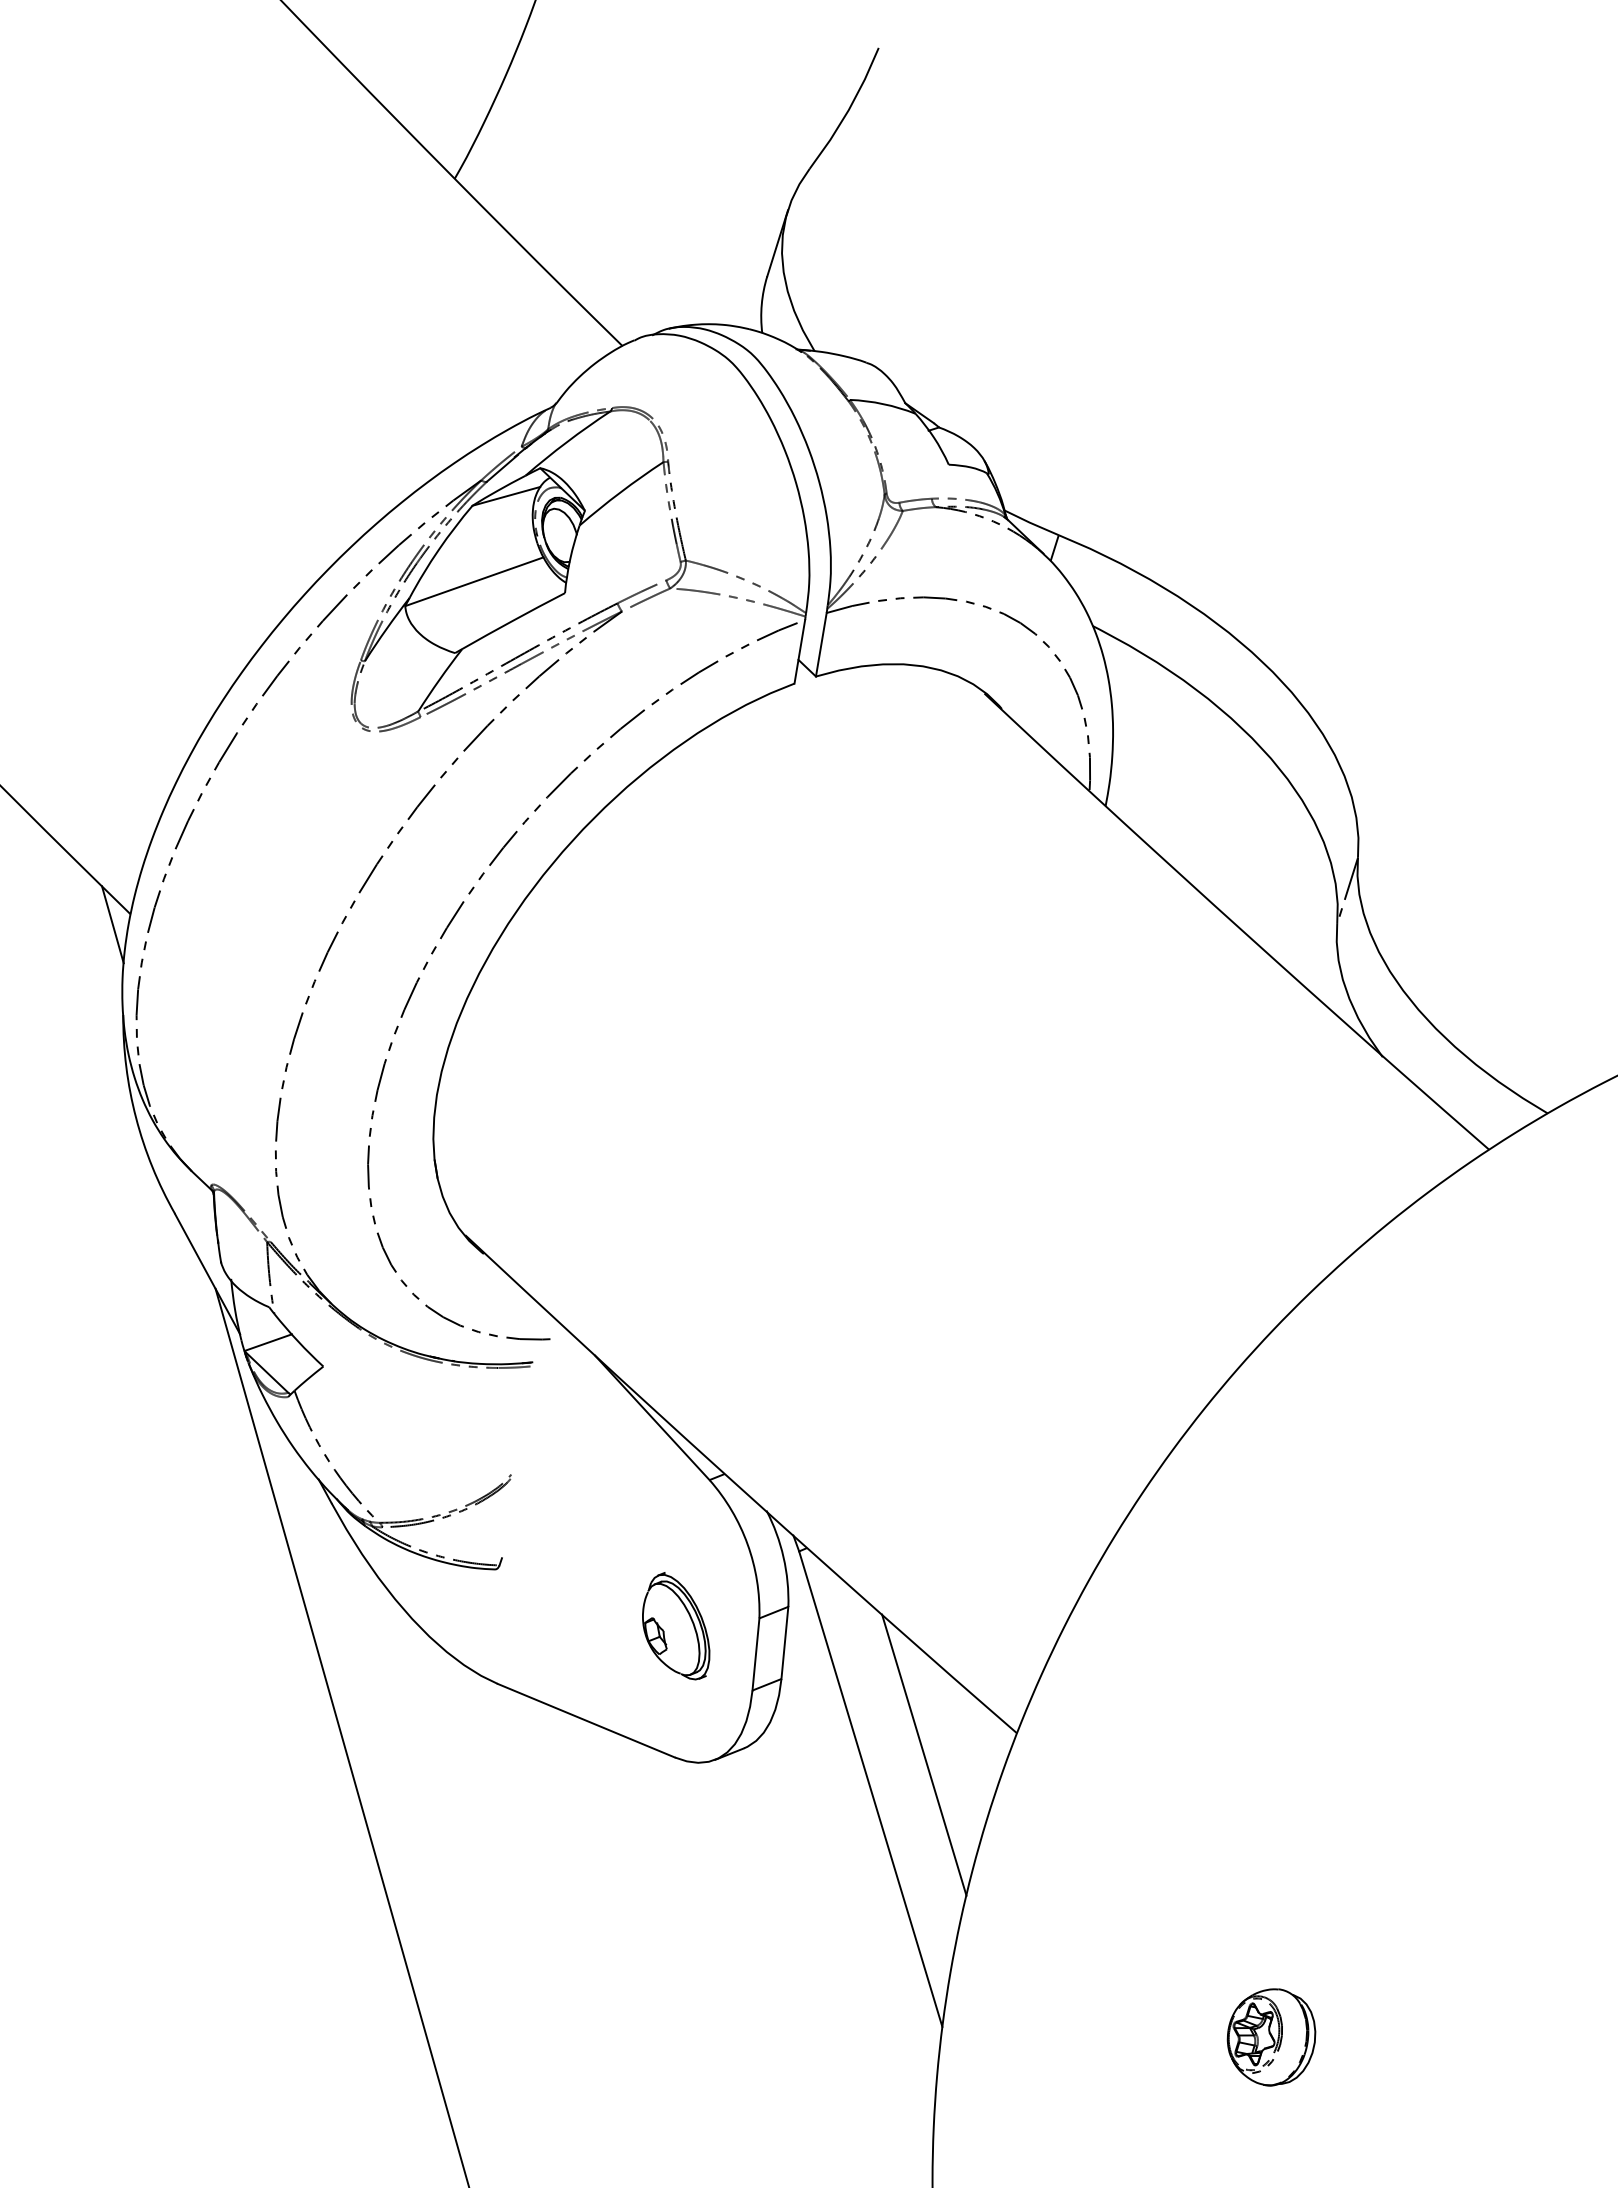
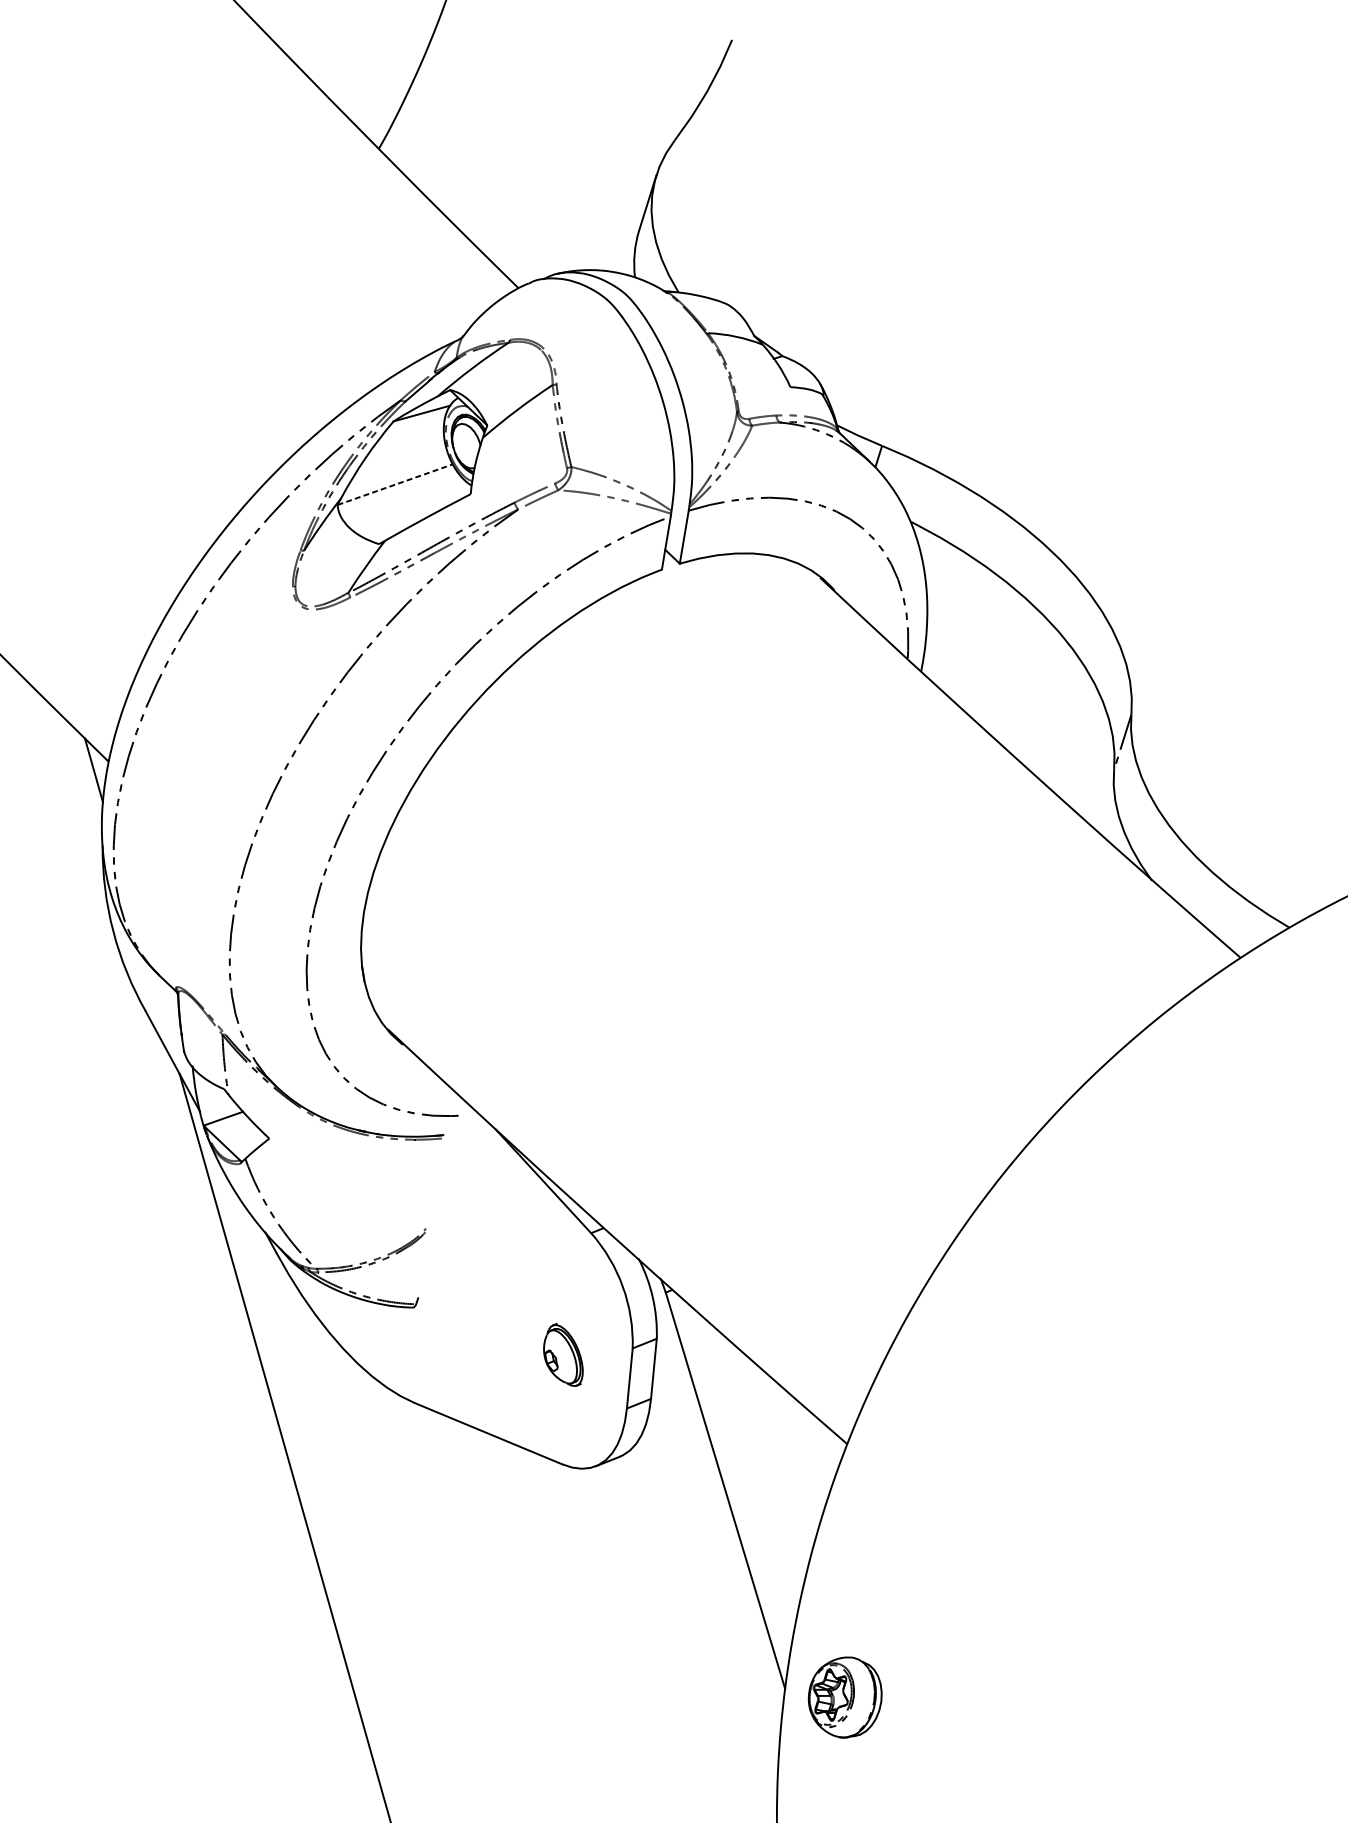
line: (474, 581) -> (395, 484), solid -> dashed
part: (676, 1626) -> (563, 1355), size x0.7
line: (924, 1754) -> (770, 1461), removed
part: (1271, 2037) -> (845, 1697), moved

